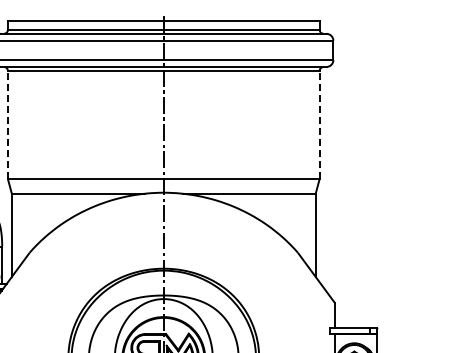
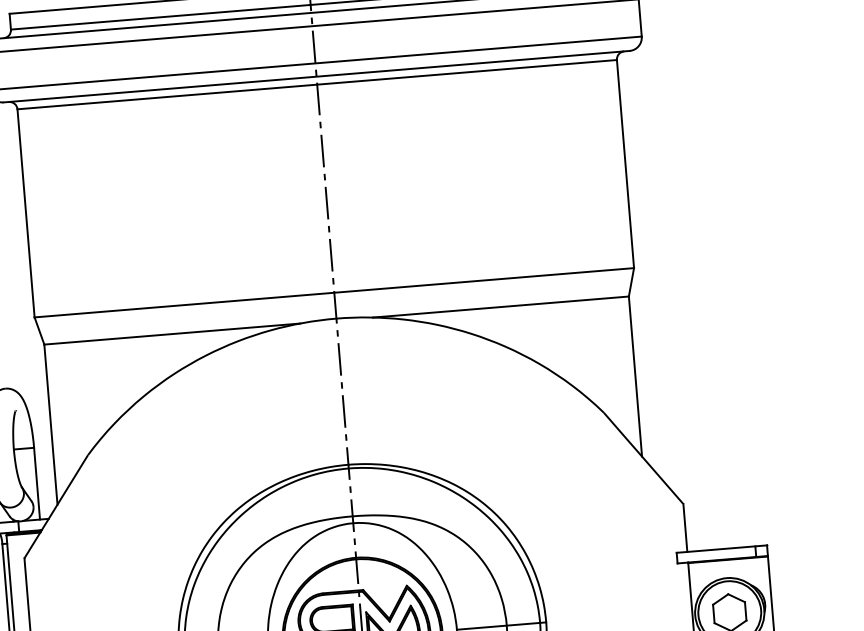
line: (8, 124) -> (26, 211), dashed -> solid
line: (319, 124) -> (625, 162), dashed -> solid

